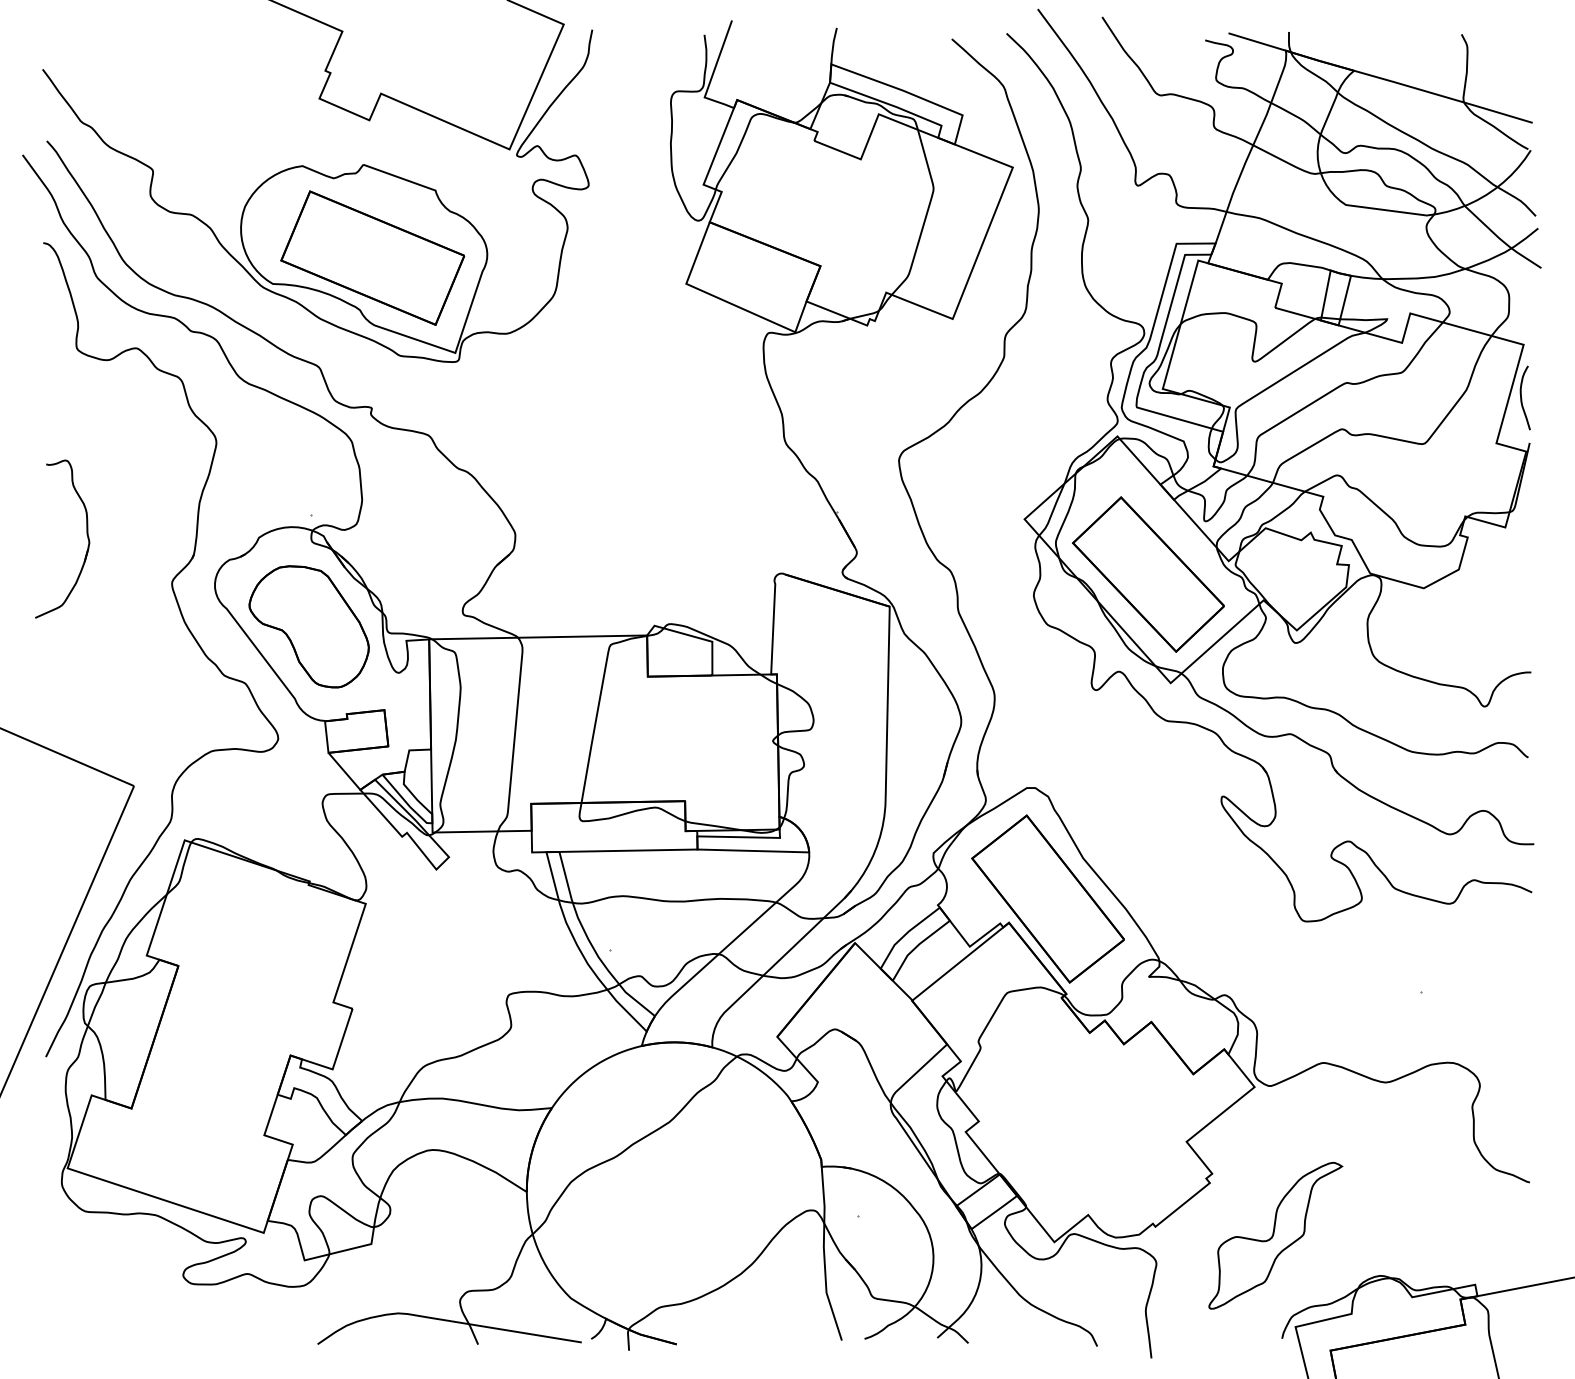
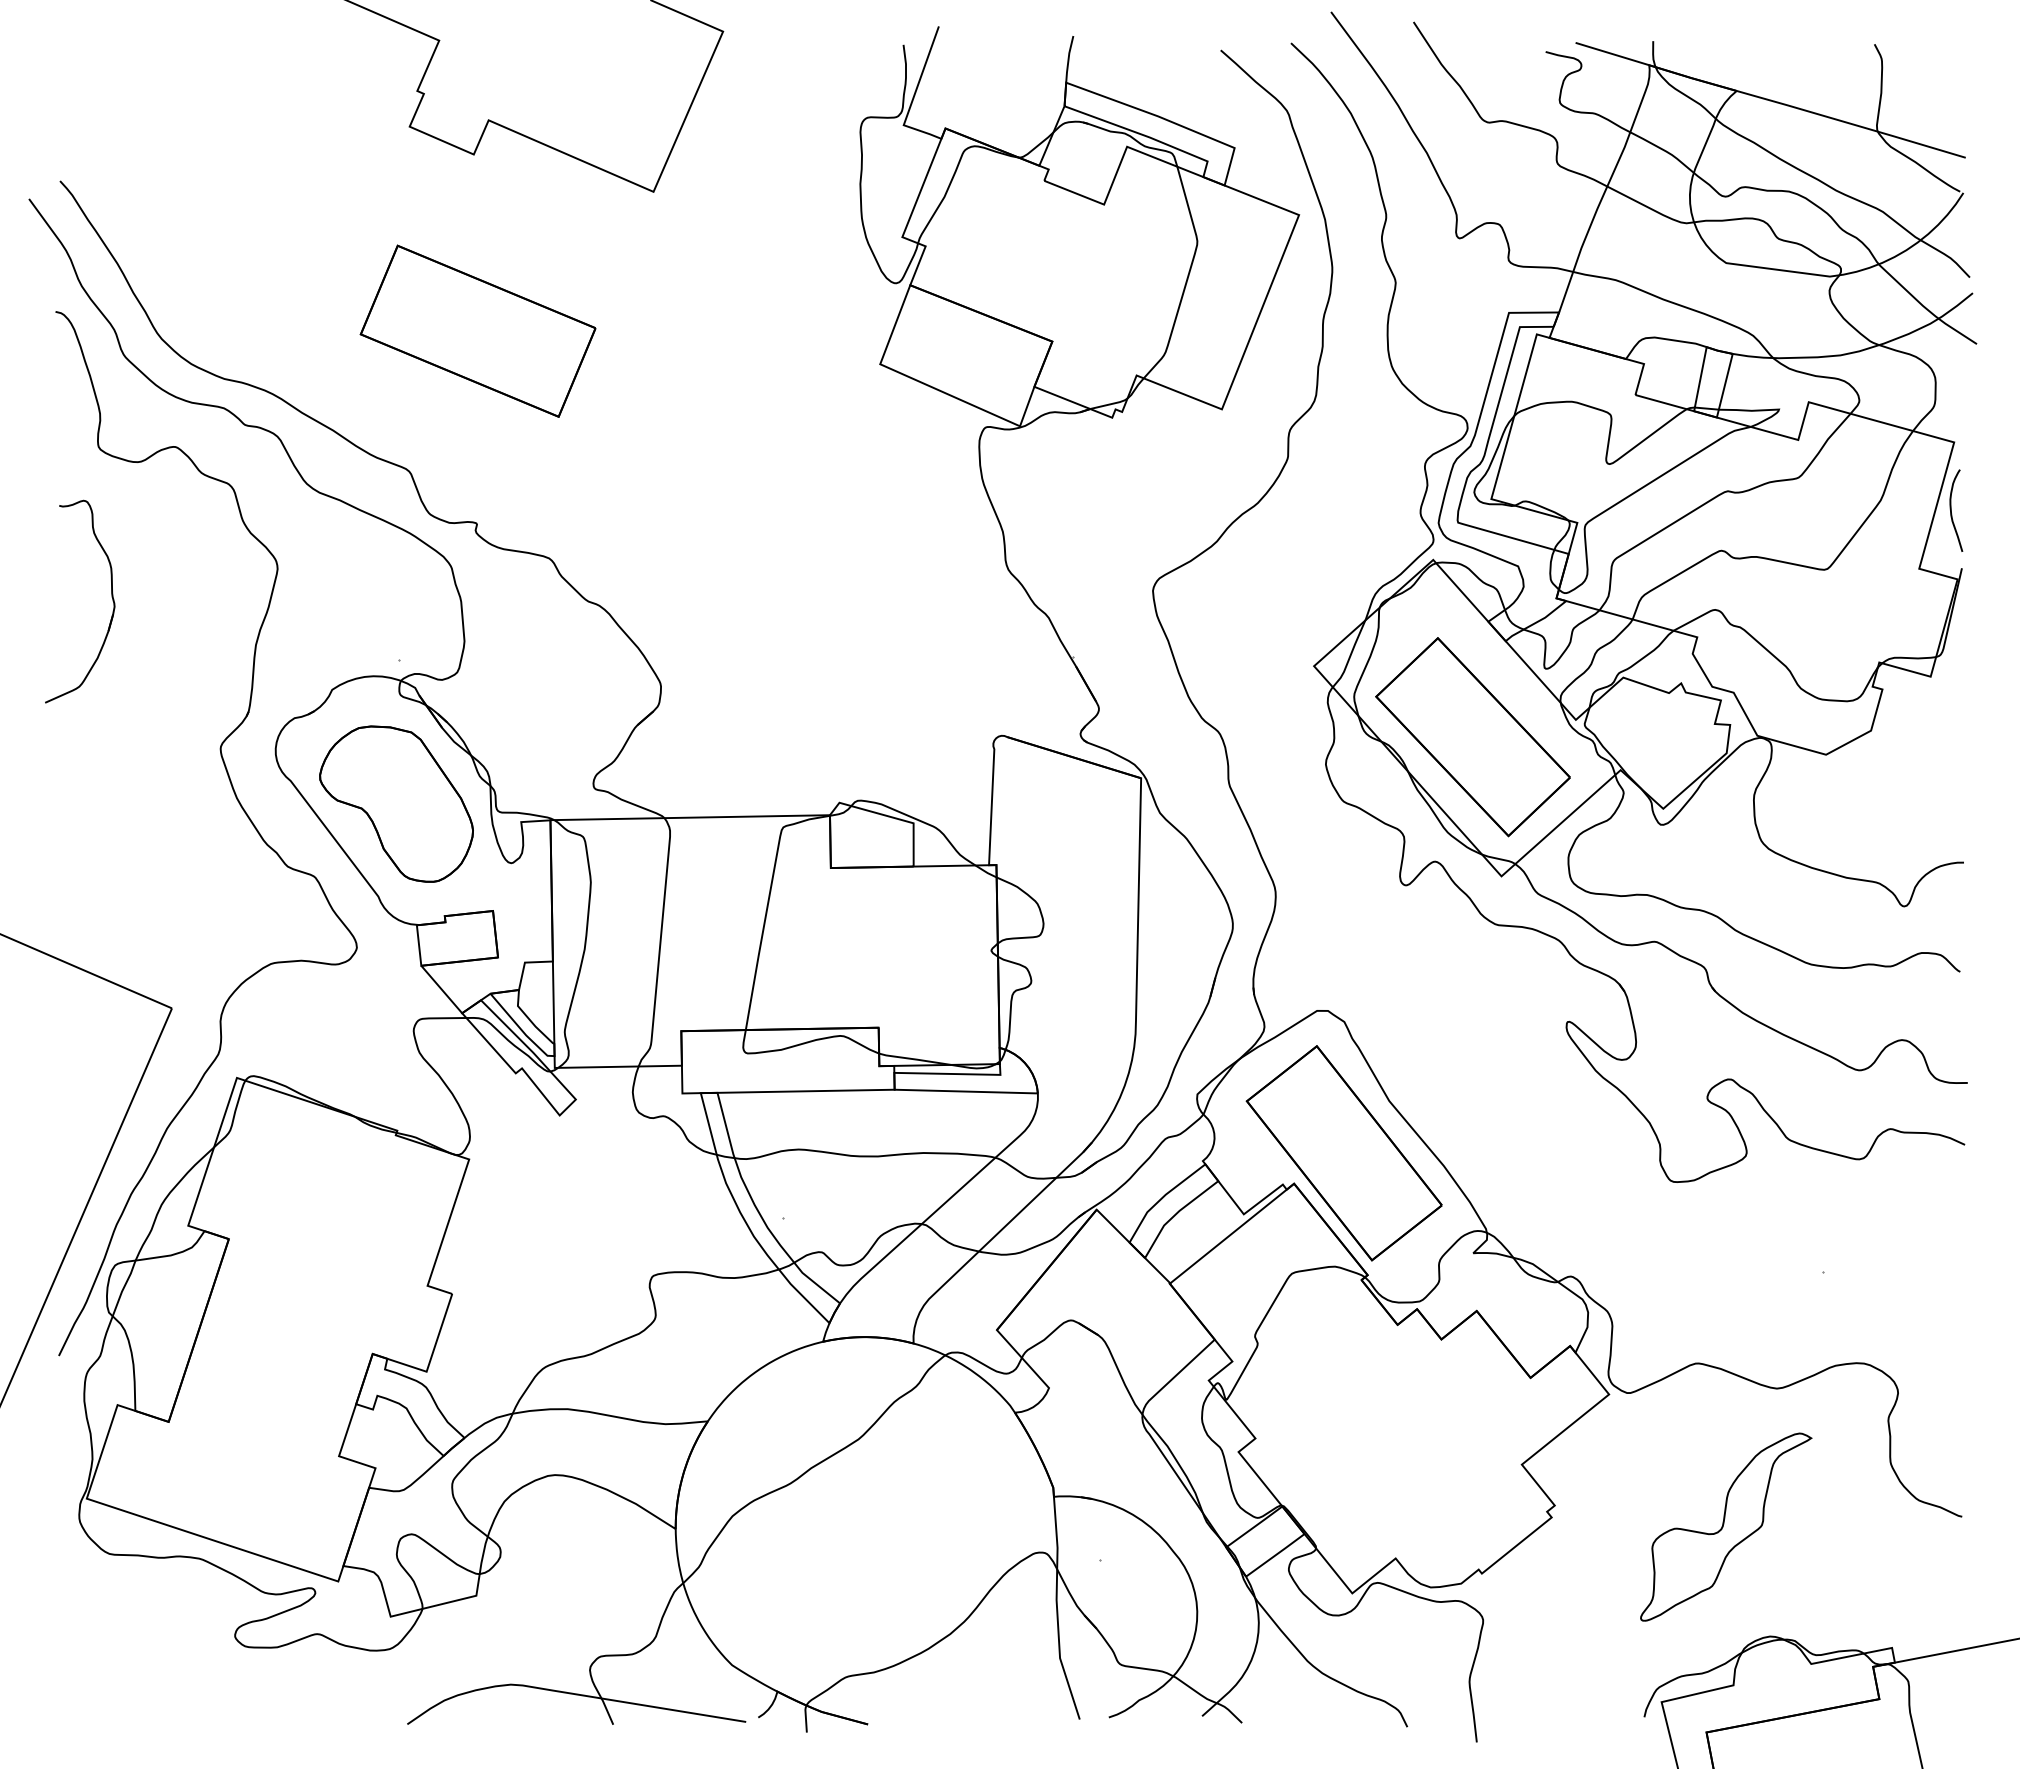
part: (317, 195) -> (407, 251), removed
part: (86, 535) -> (111, 597), moved
part: (1275, 1235) -> (1726, 1526), moved

